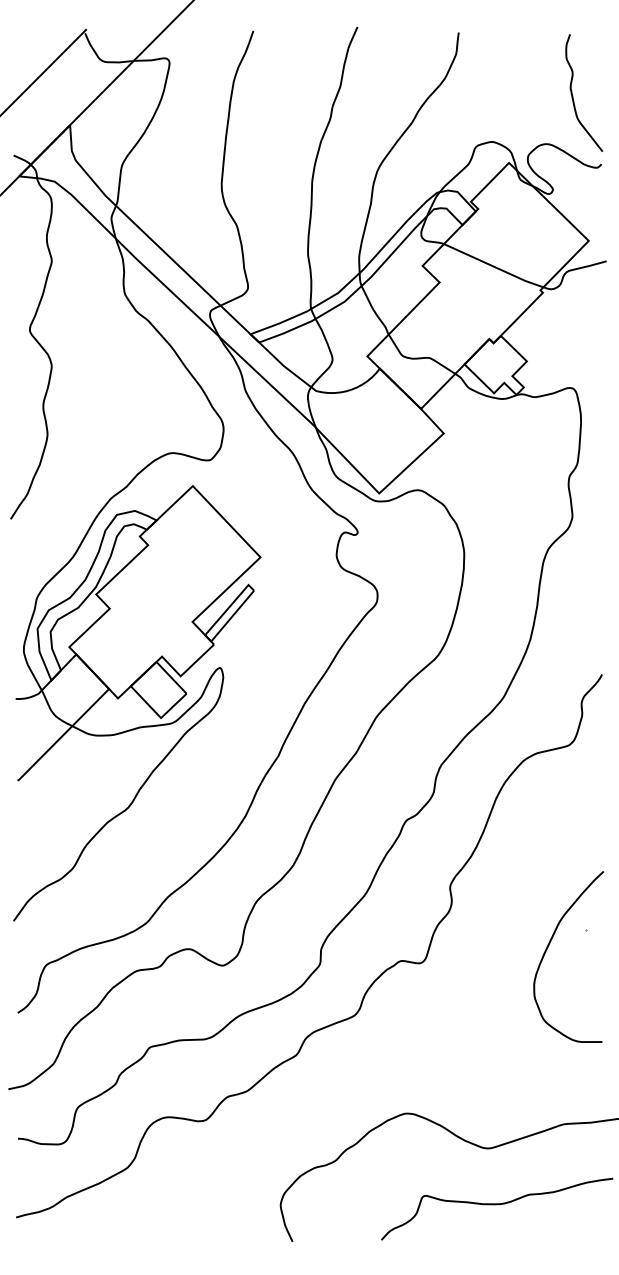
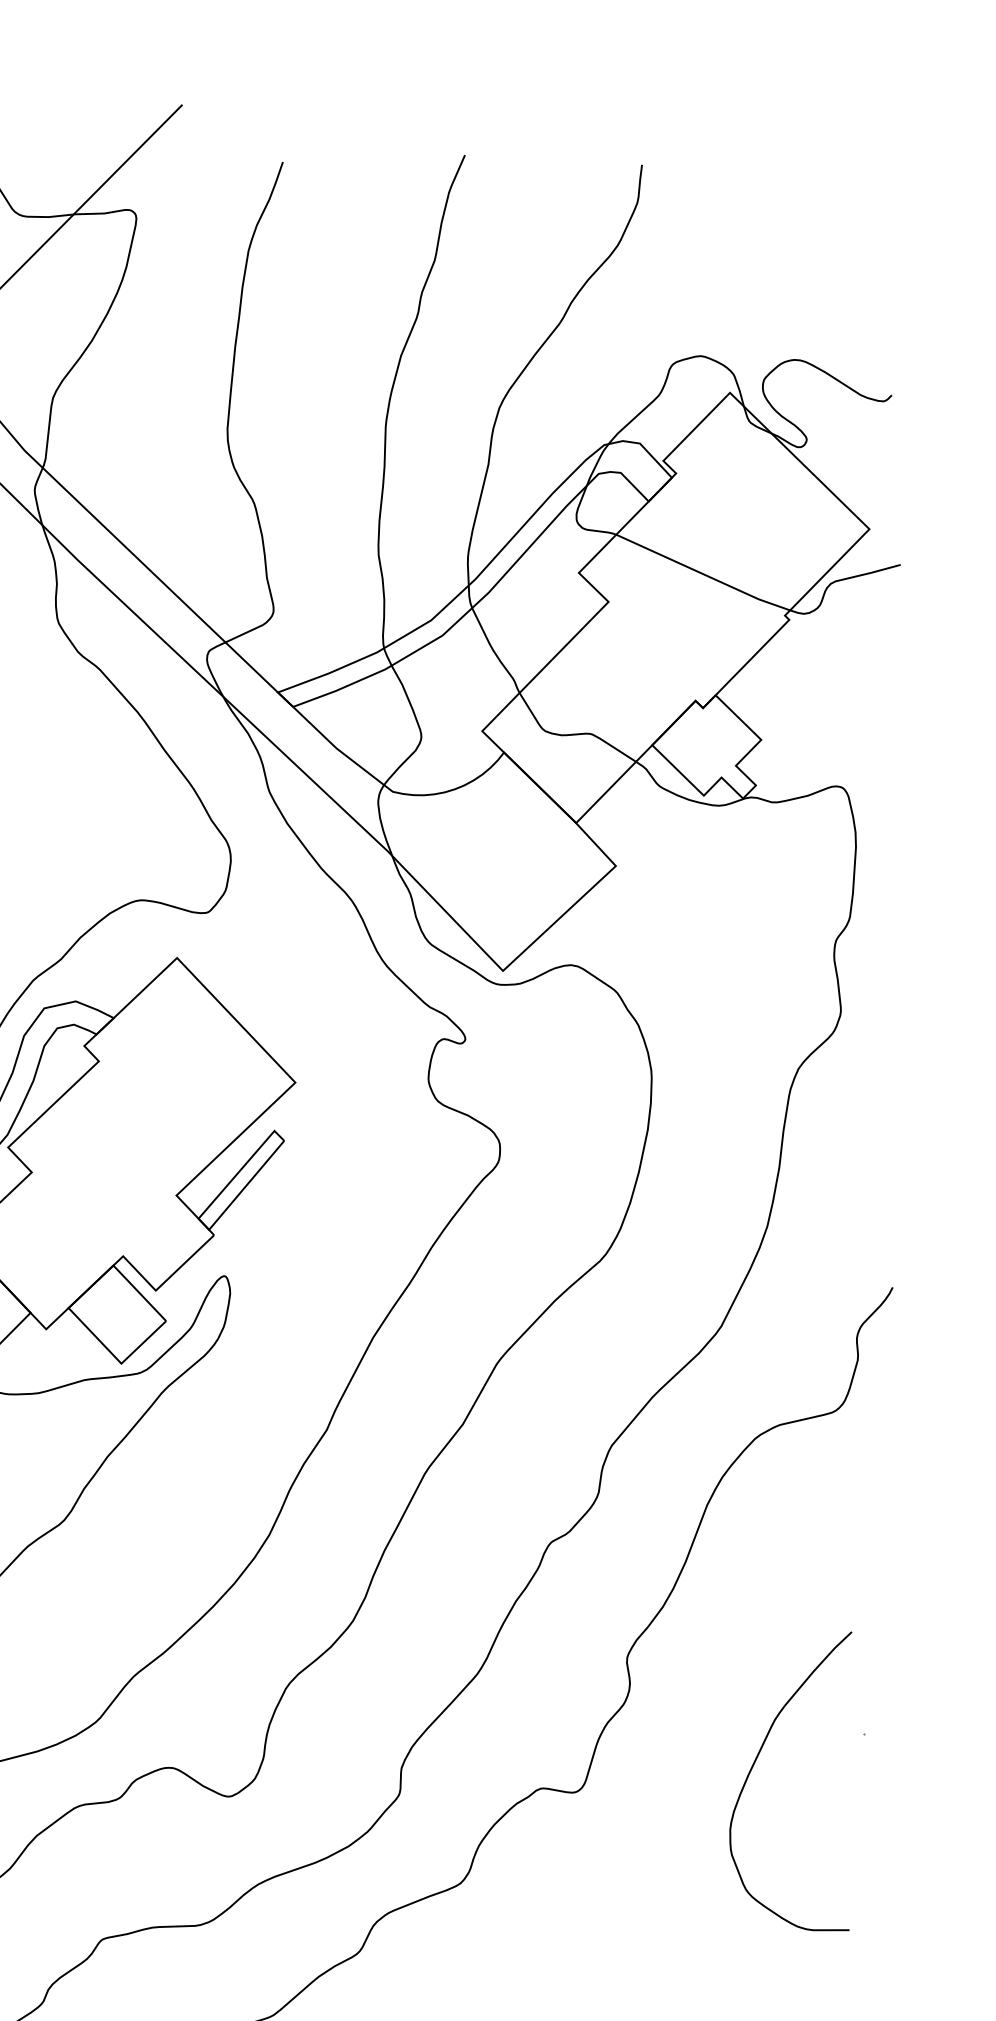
curve: (573, 96) -> (842, 276), removed
curve: (548, 947) -> (755, 1764), moved

